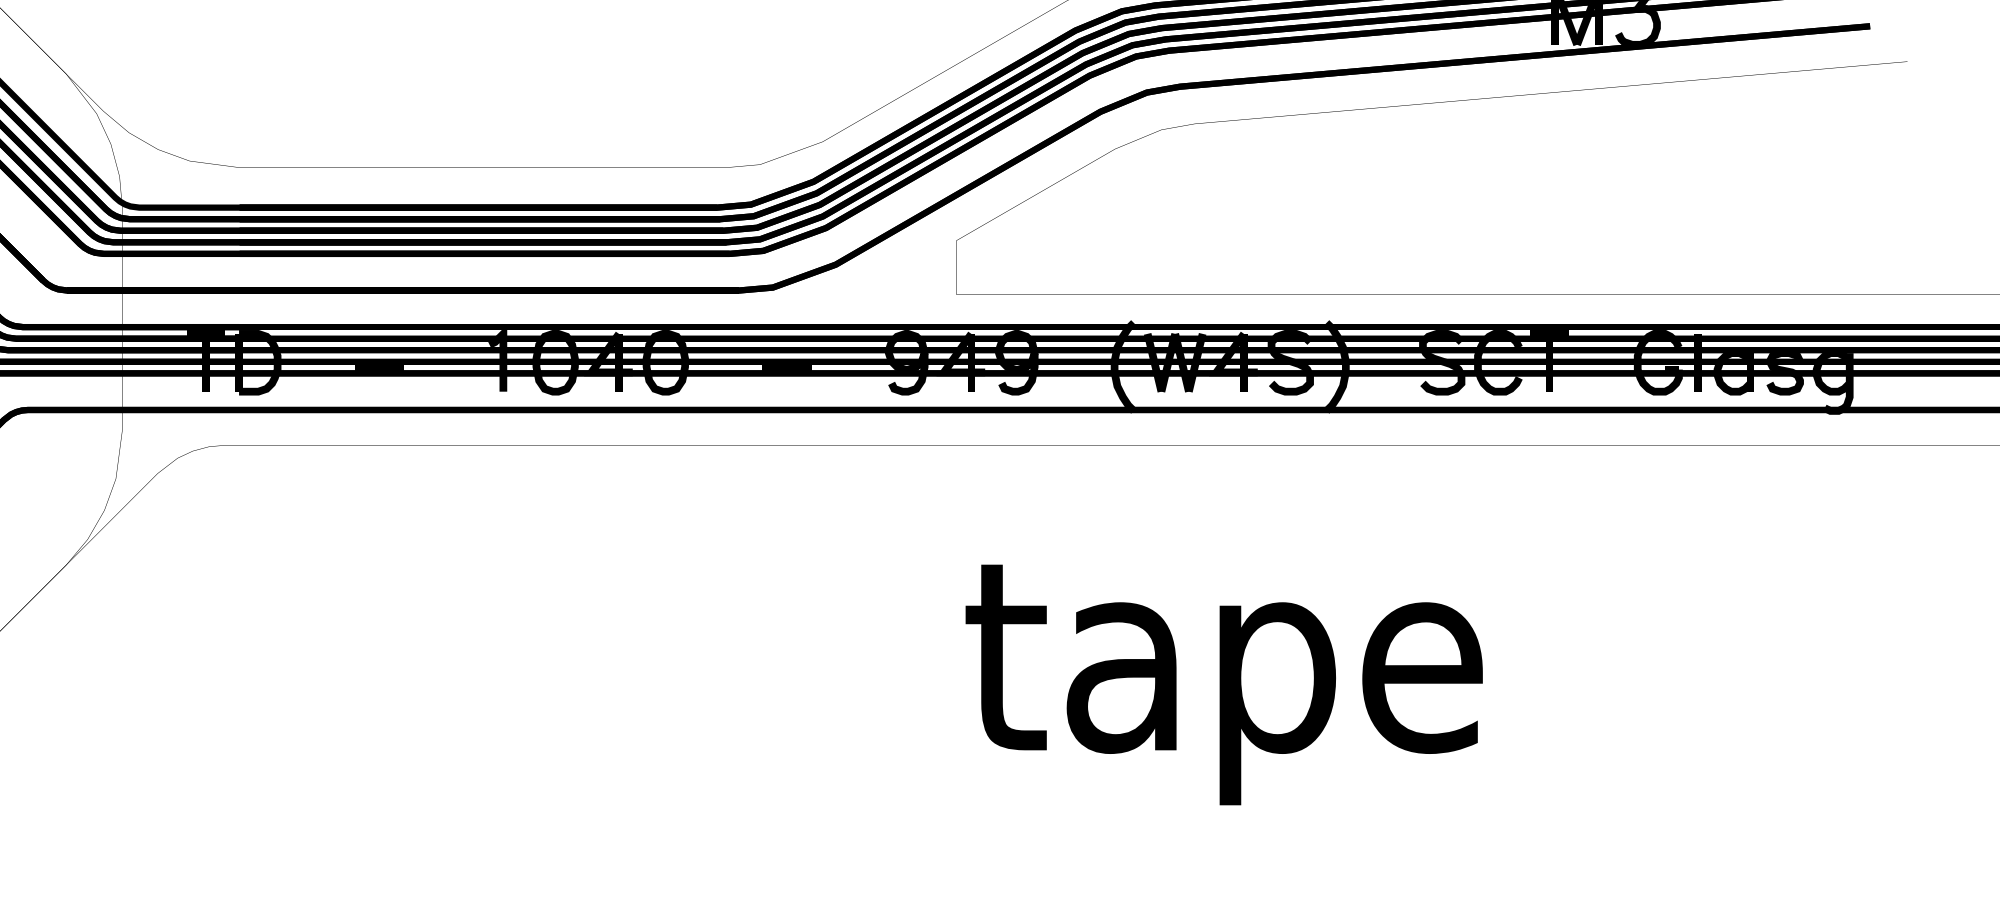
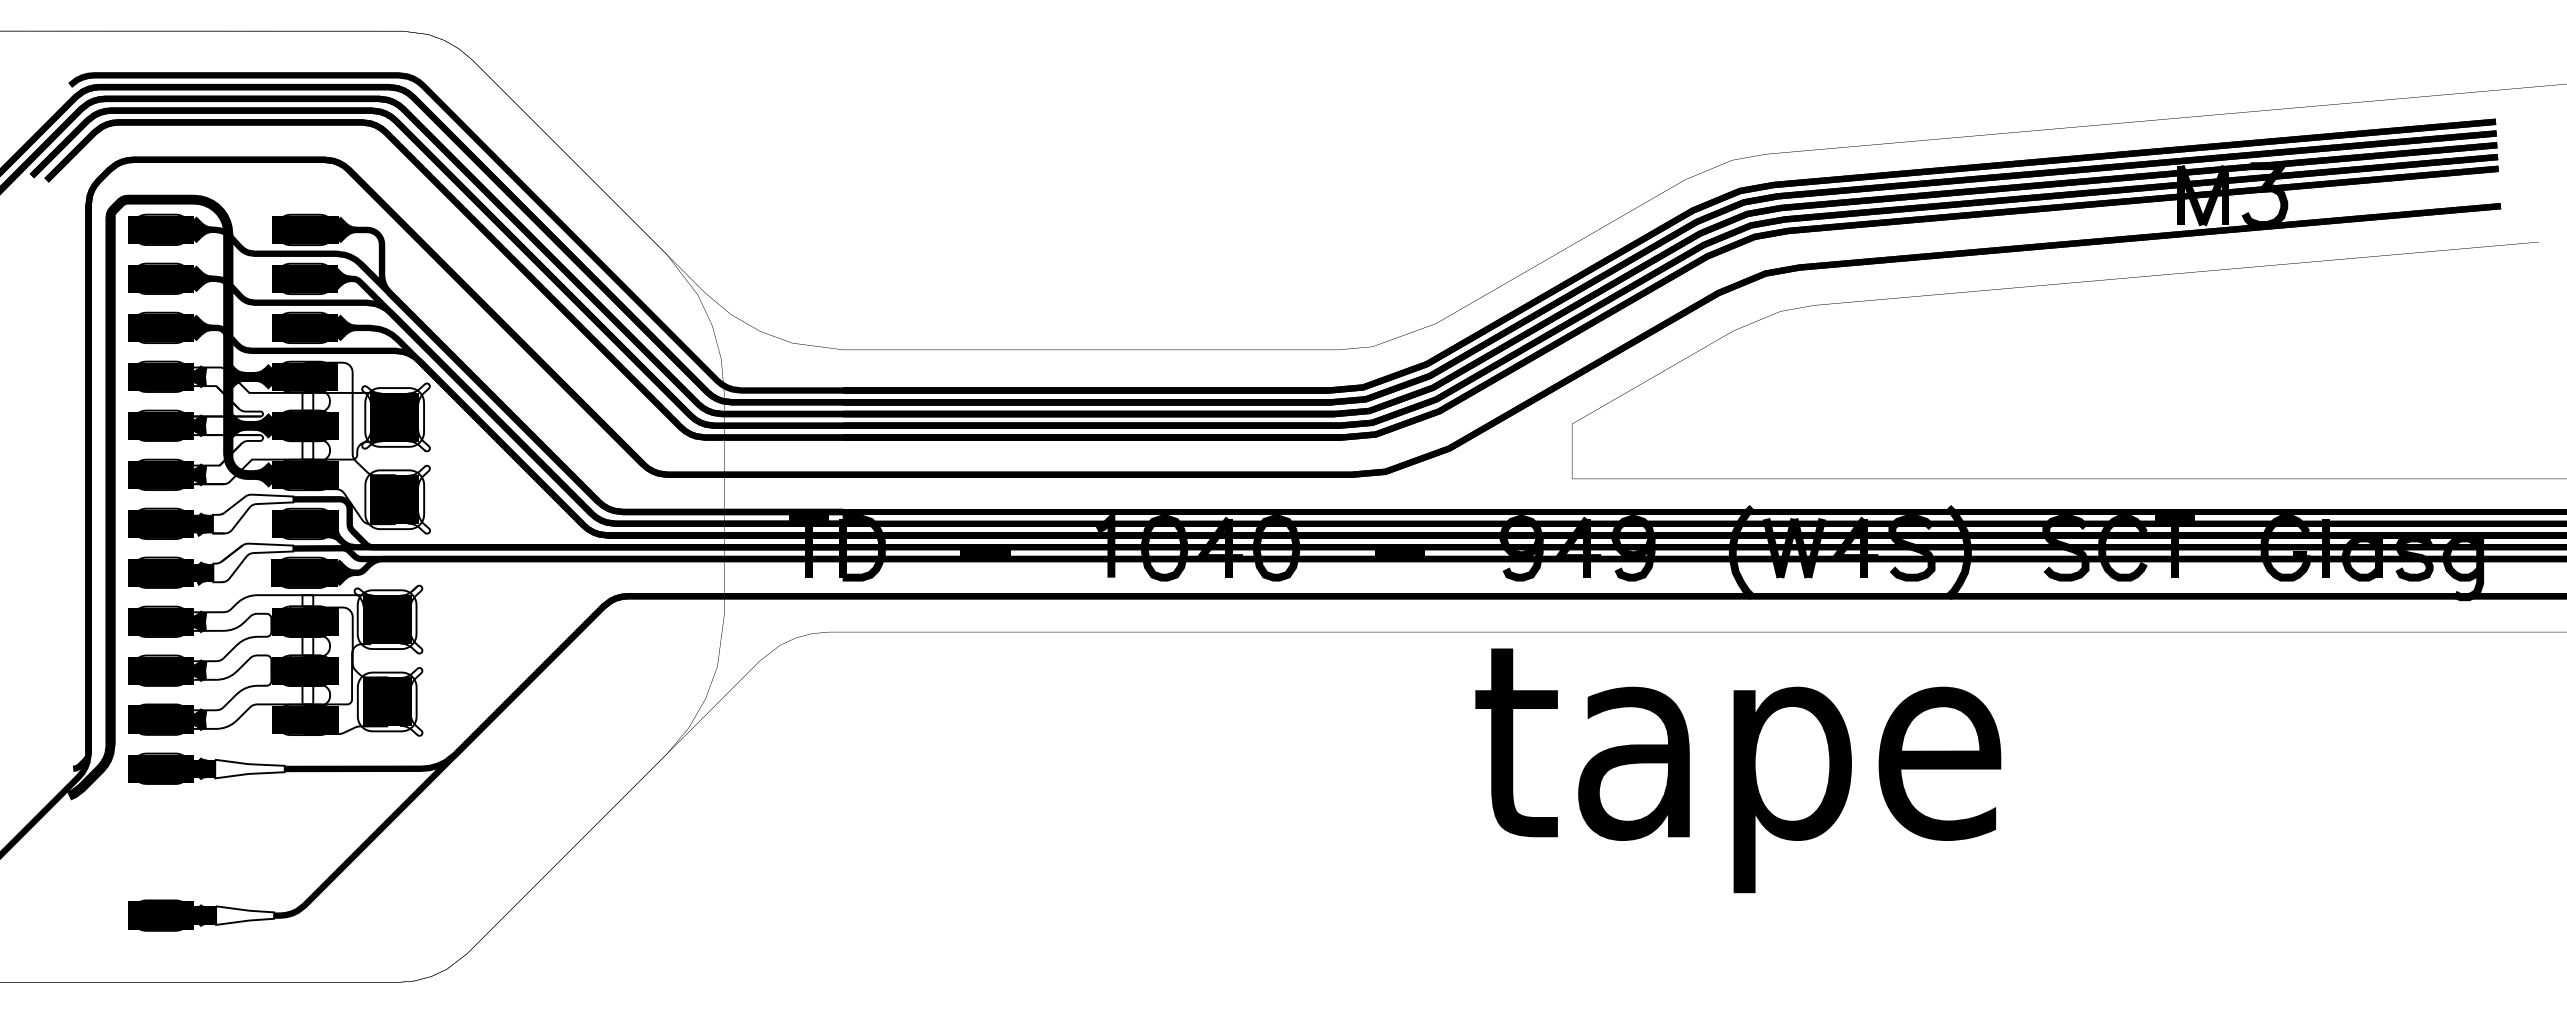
text: (1224, 684) -> (1738, 770), moved

